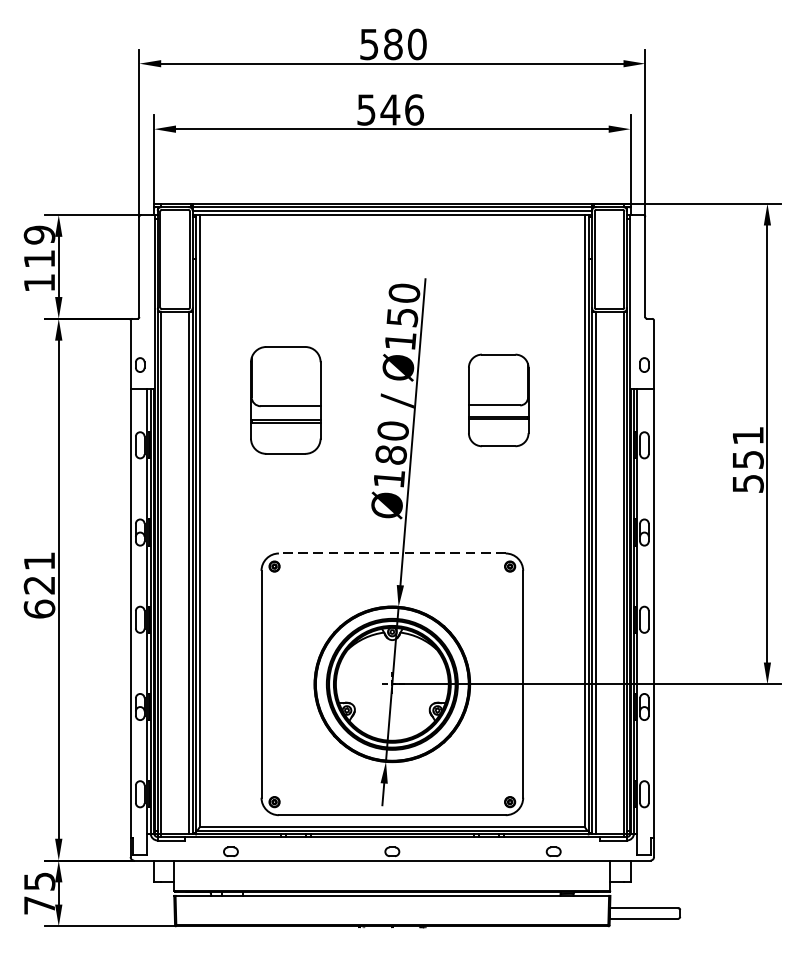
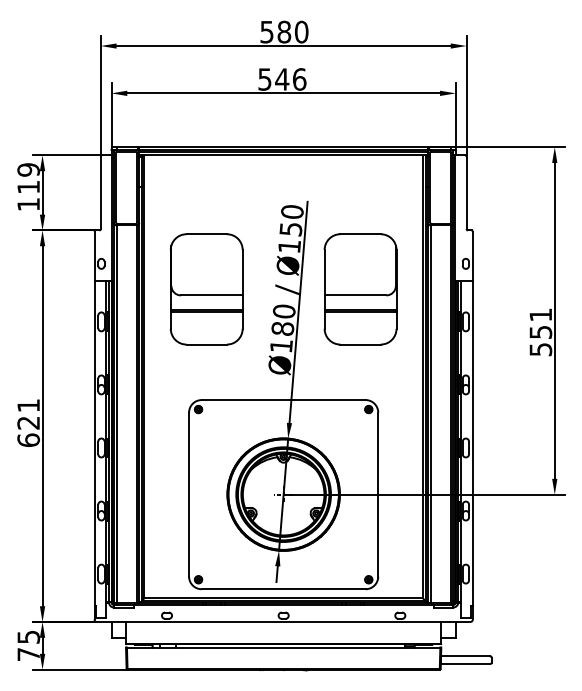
part: (285, 400) -> (206, 289), size x1.43
part: (498, 400) -> (360, 289), size x1.67
line: (392, 554) -> (283, 400), dashed -> solid

